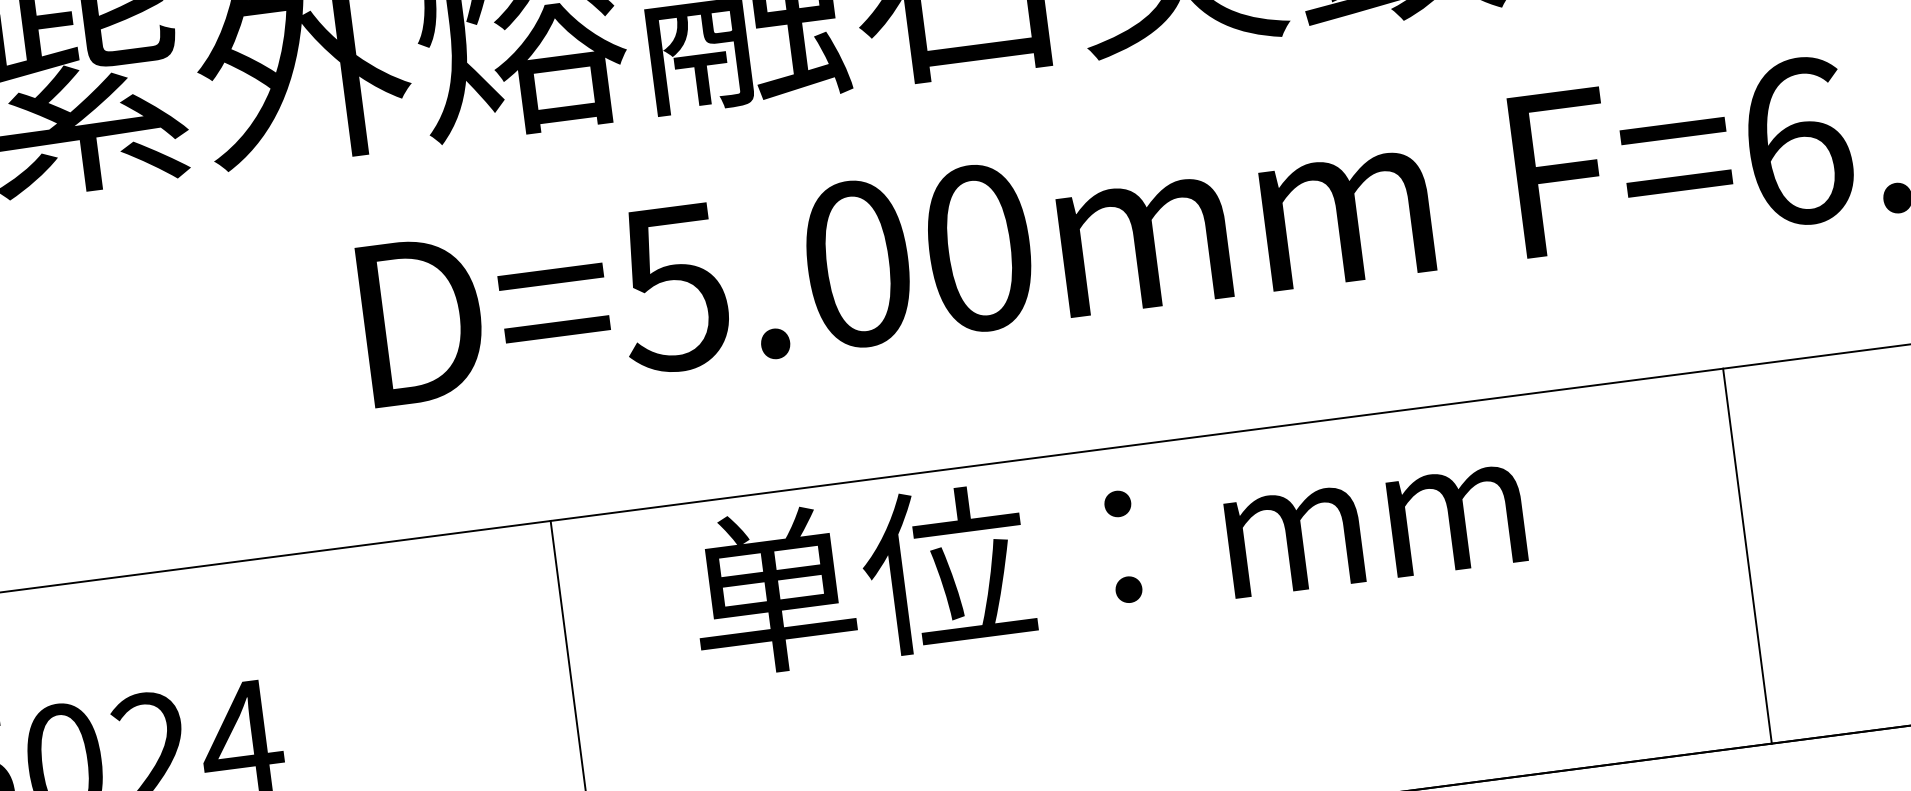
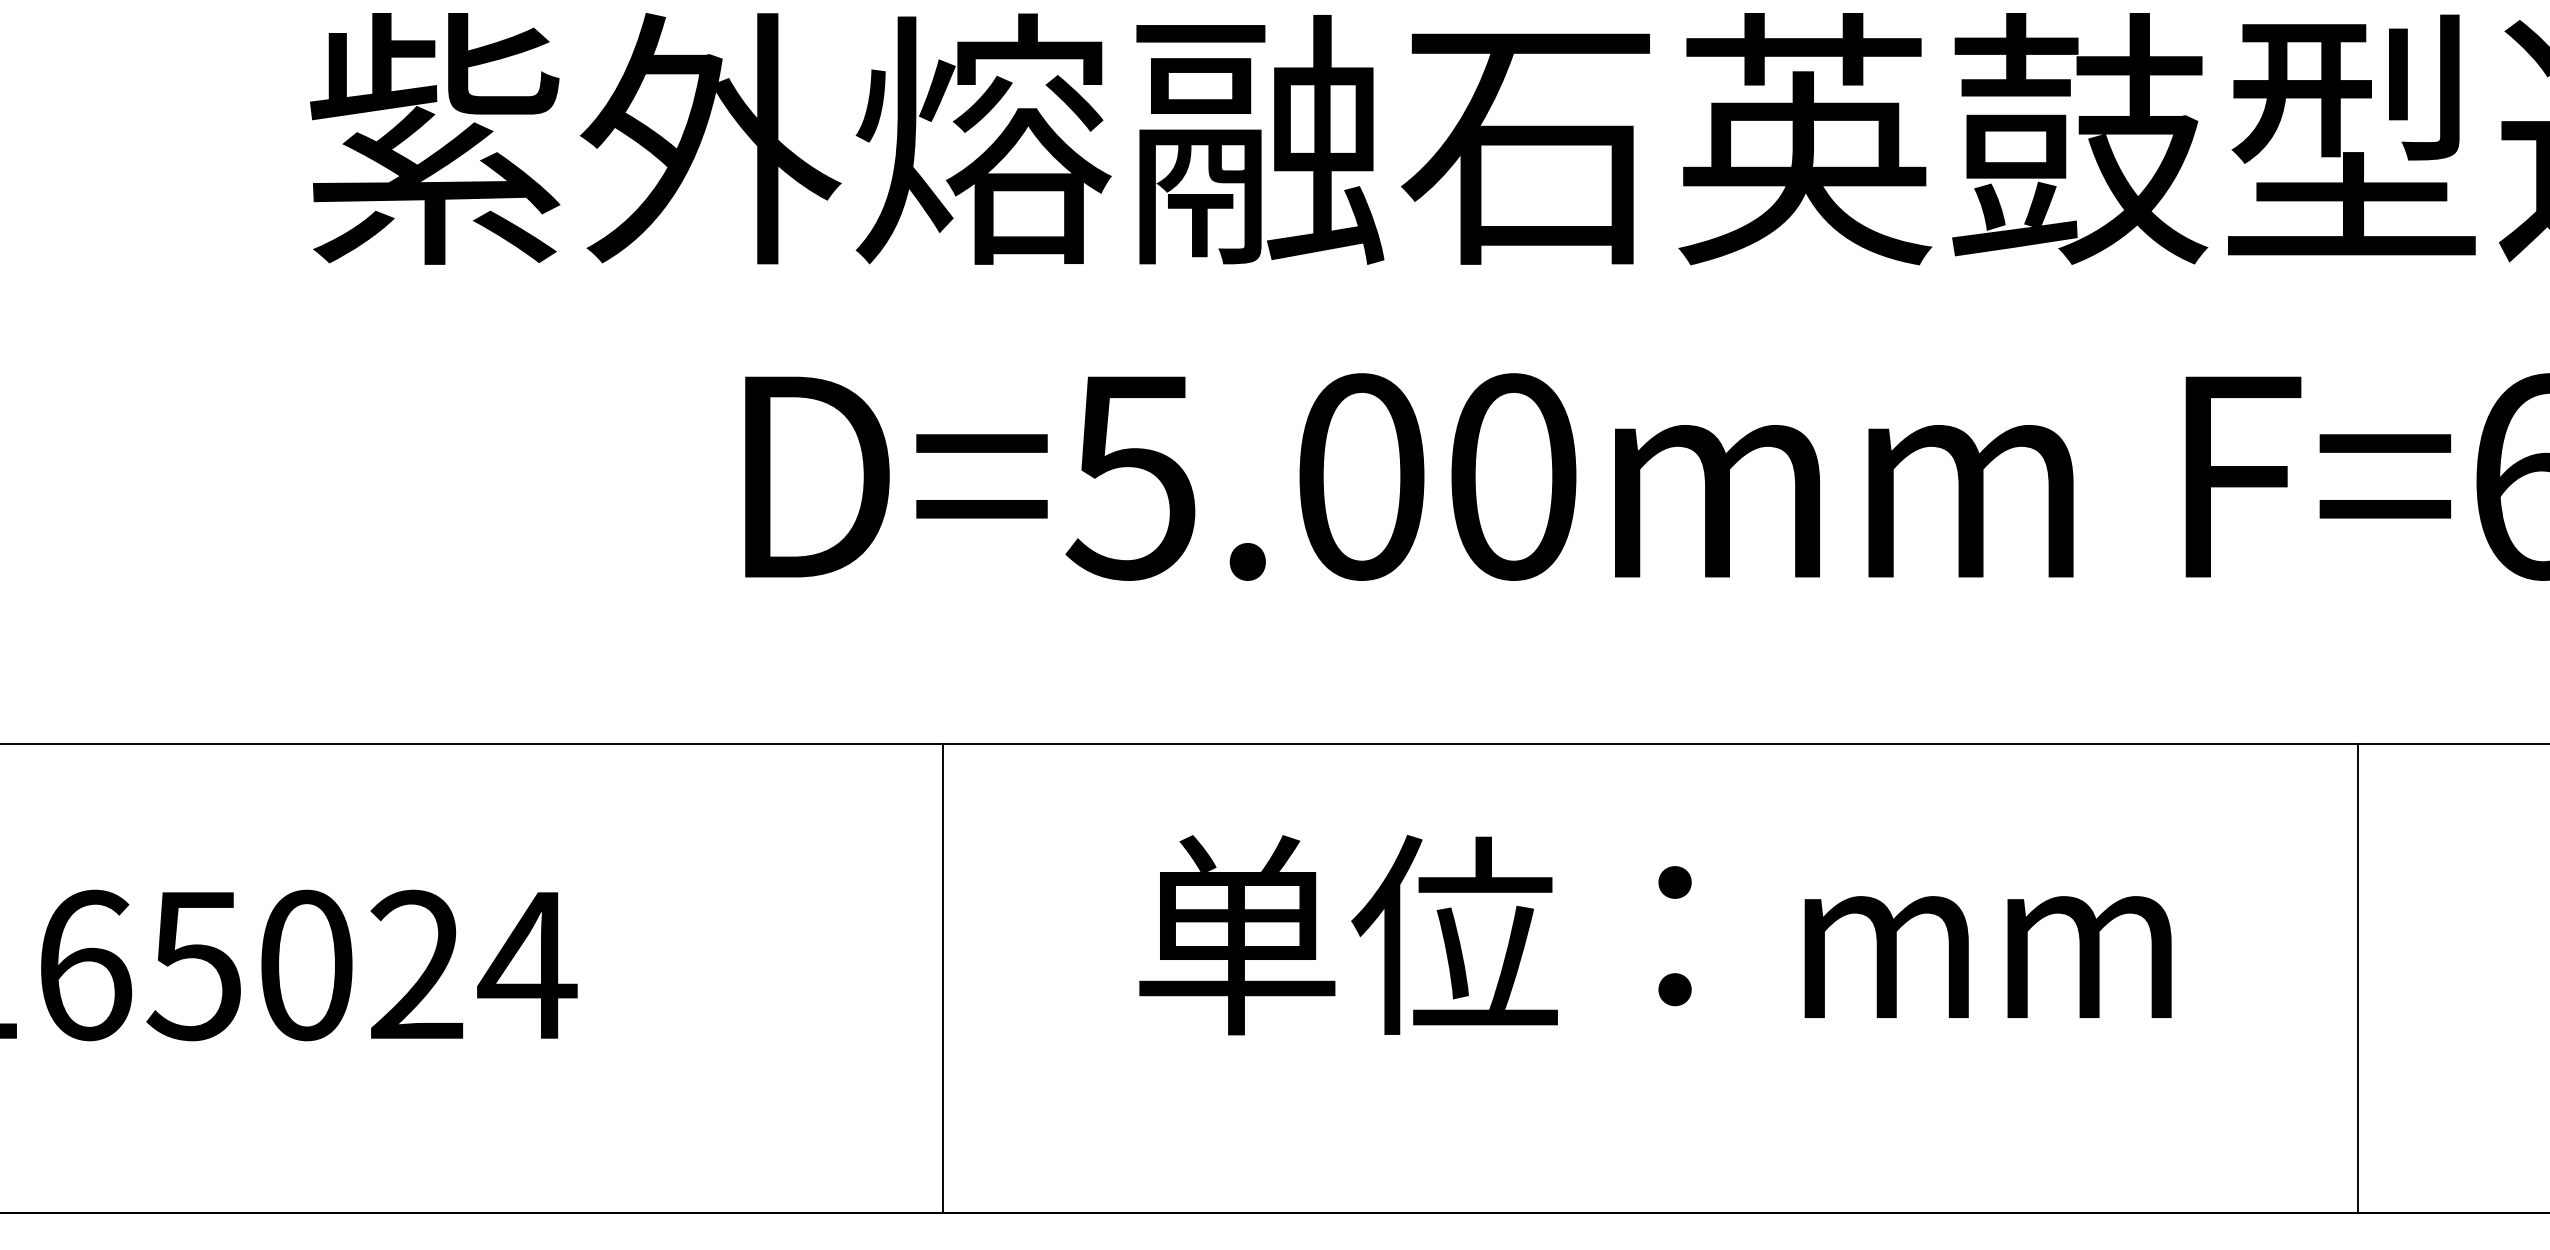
text: (1107, 548) -> (1655, 935), moved
line: (1747, 555) -> (2358, 977), moved

